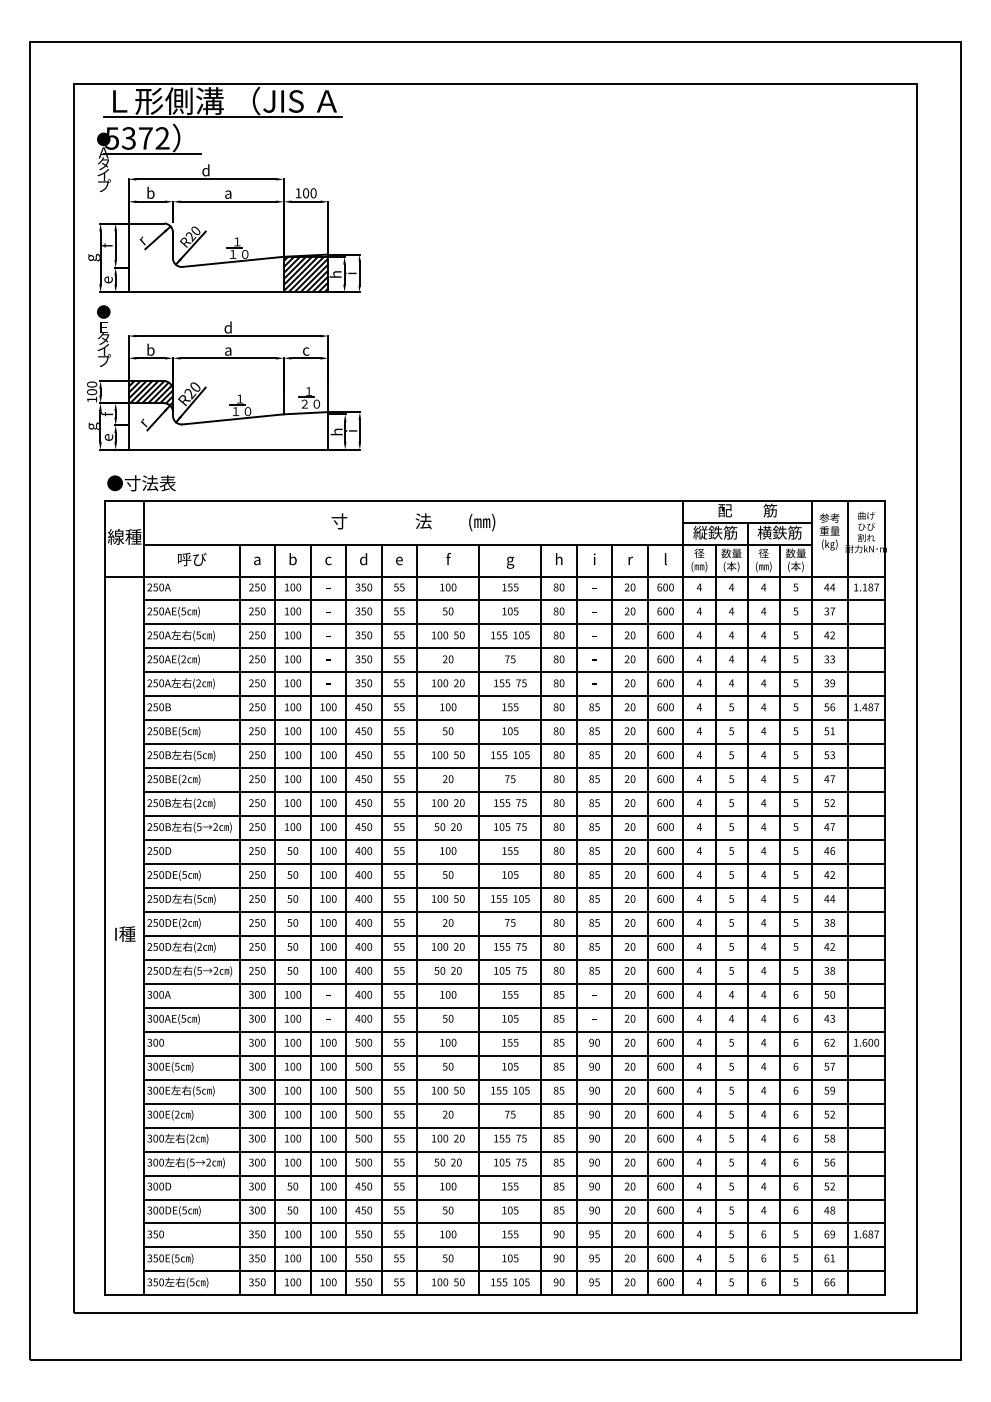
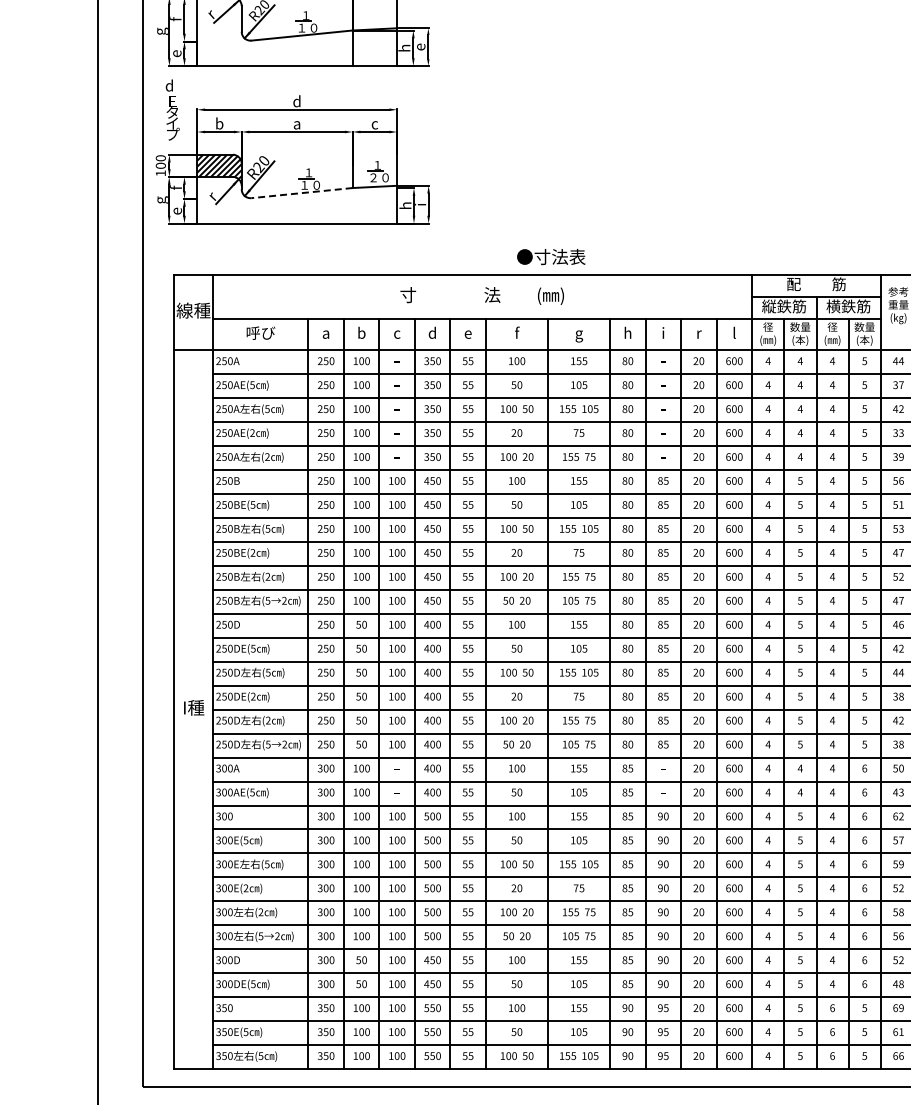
text: (351, 273) -> (420, 47), i -> e
hatch: (305, 274) -> (374, 48), removed
text: (103, 311) -> (172, 85), ● -> d
line: (233, 419) -> (302, 193), solid -> dashed
text: (141, 483) -> (551, 257), moved

